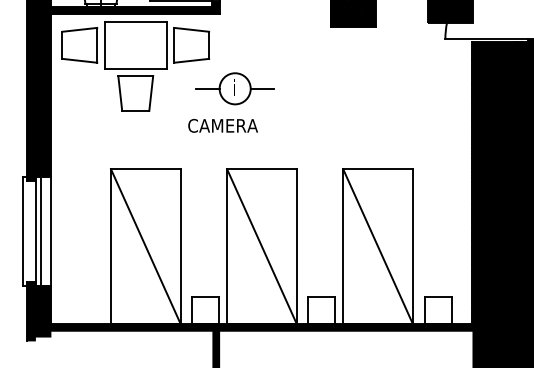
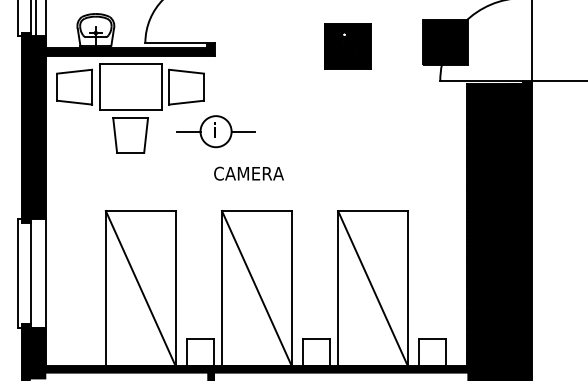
part: (234, 88) -> (215, 131), moved
text: (222, 125) -> (248, 173), moved
line: (41, 231) -> (36, 273), removed

